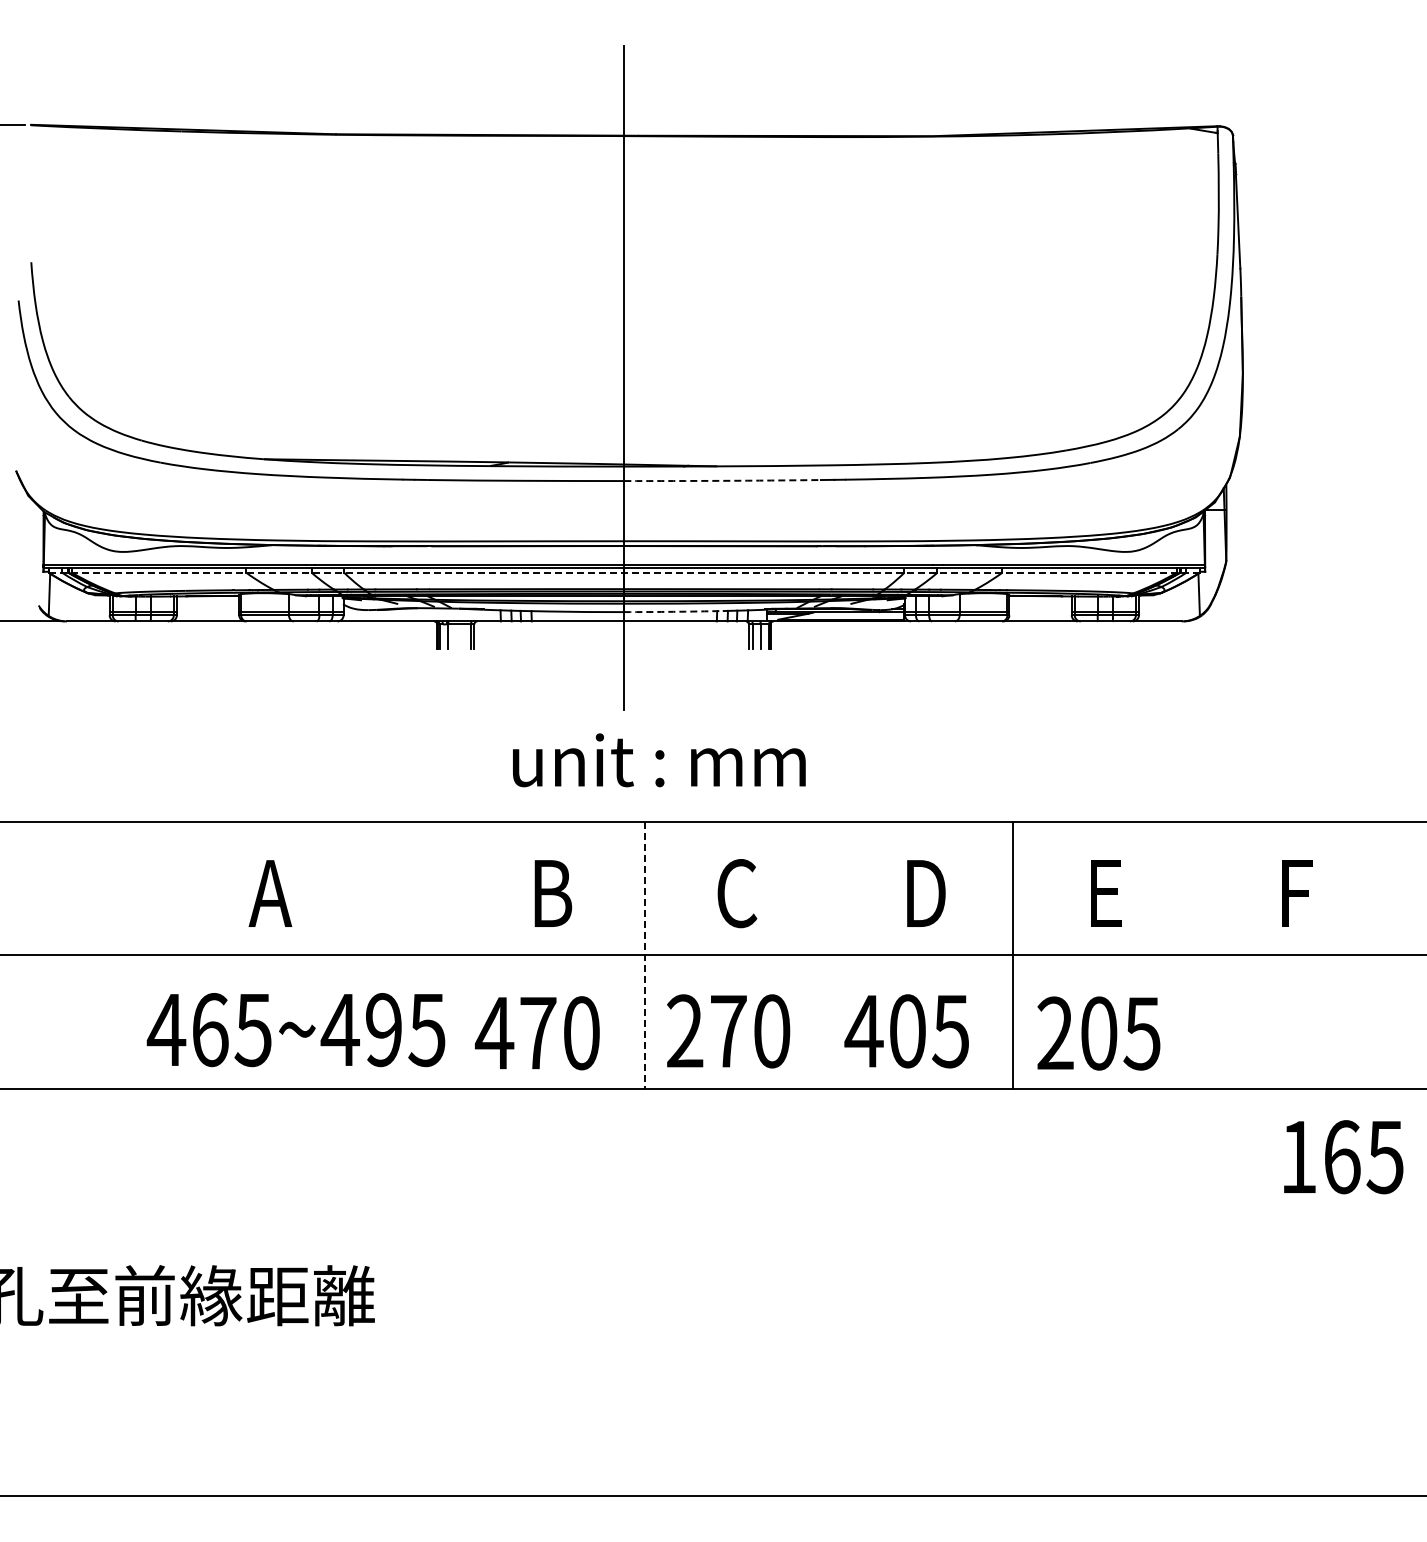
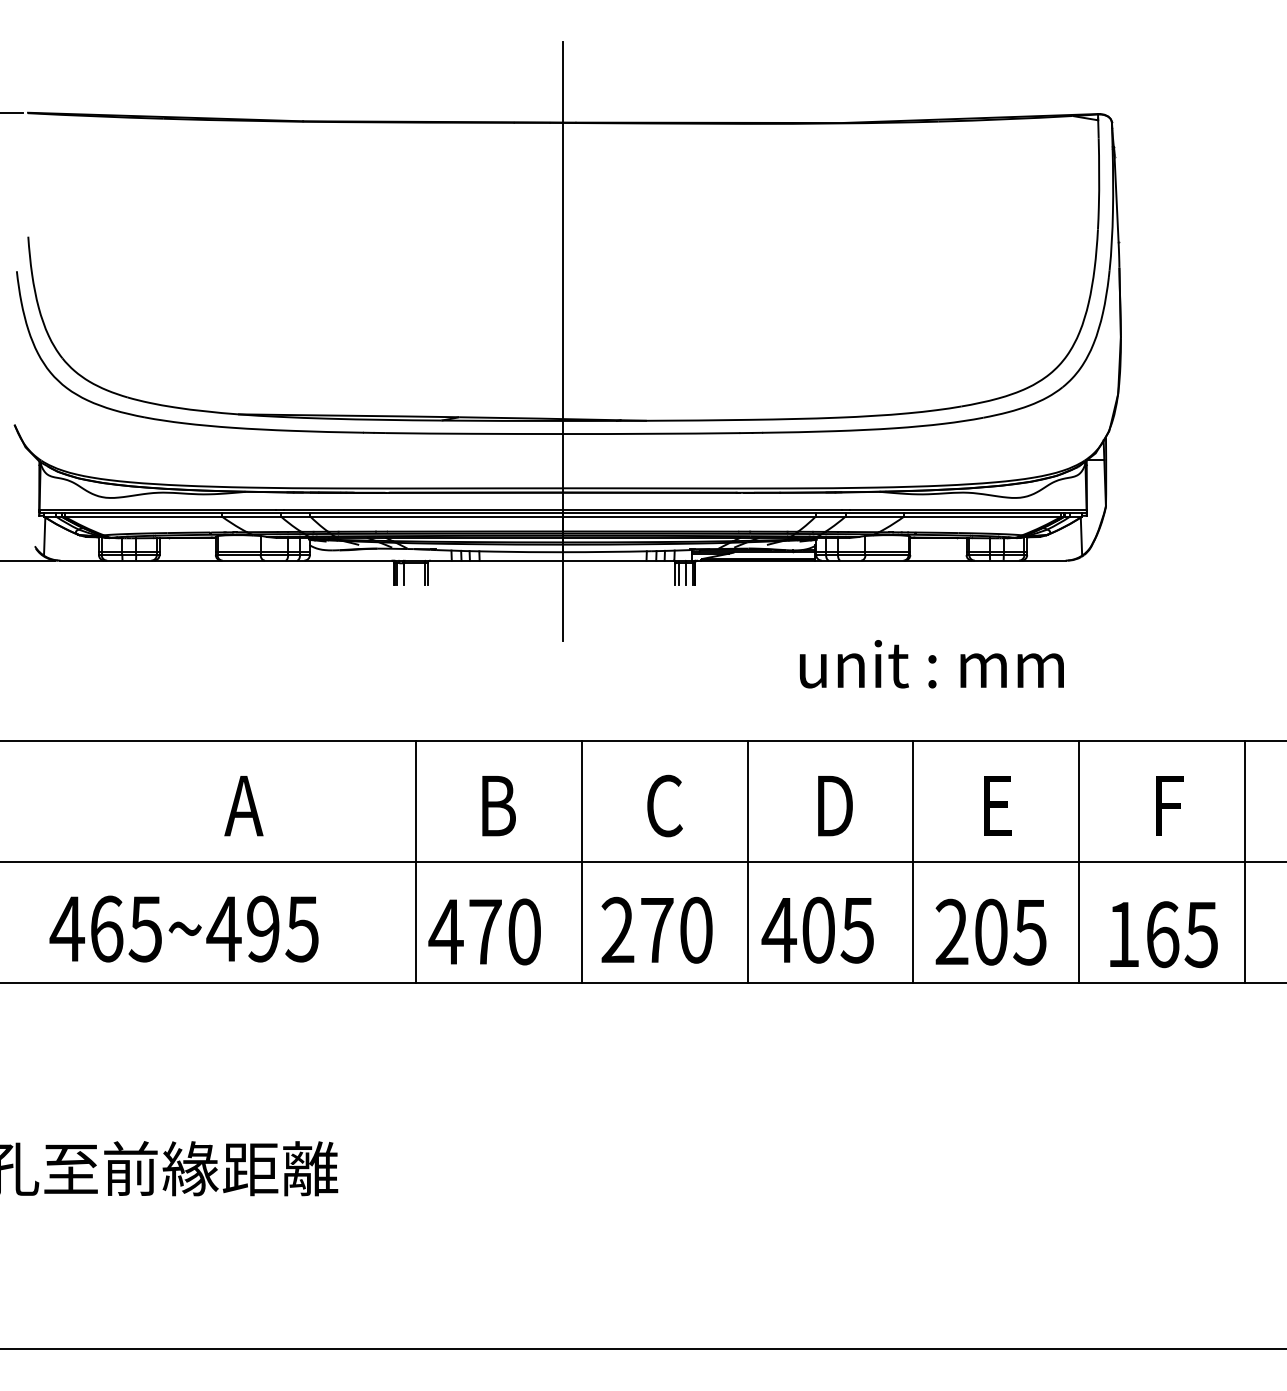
arc: (722, 480) -> (651, 433), dashed -> solid
line: (624, 572) -> (563, 516), dashed -> solid
arc: (673, 611) -> (607, 551), dashed -> solid
text: (659, 760) -> (932, 664), moved
line: (460, 955) -> (415, 861), added
line: (644, 955) -> (581, 861), dashed -> solid
line: (828, 955) -> (747, 861), added
line: (1196, 955) -> (1079, 861), added
line: (1380, 955) -> (1245, 861), added
text: (295, 1030) -> (183, 929), moved
text: (1343, 1157) -> (1163, 934), moved

